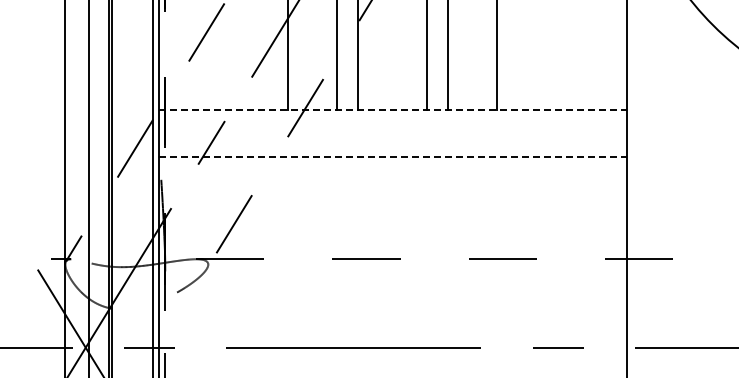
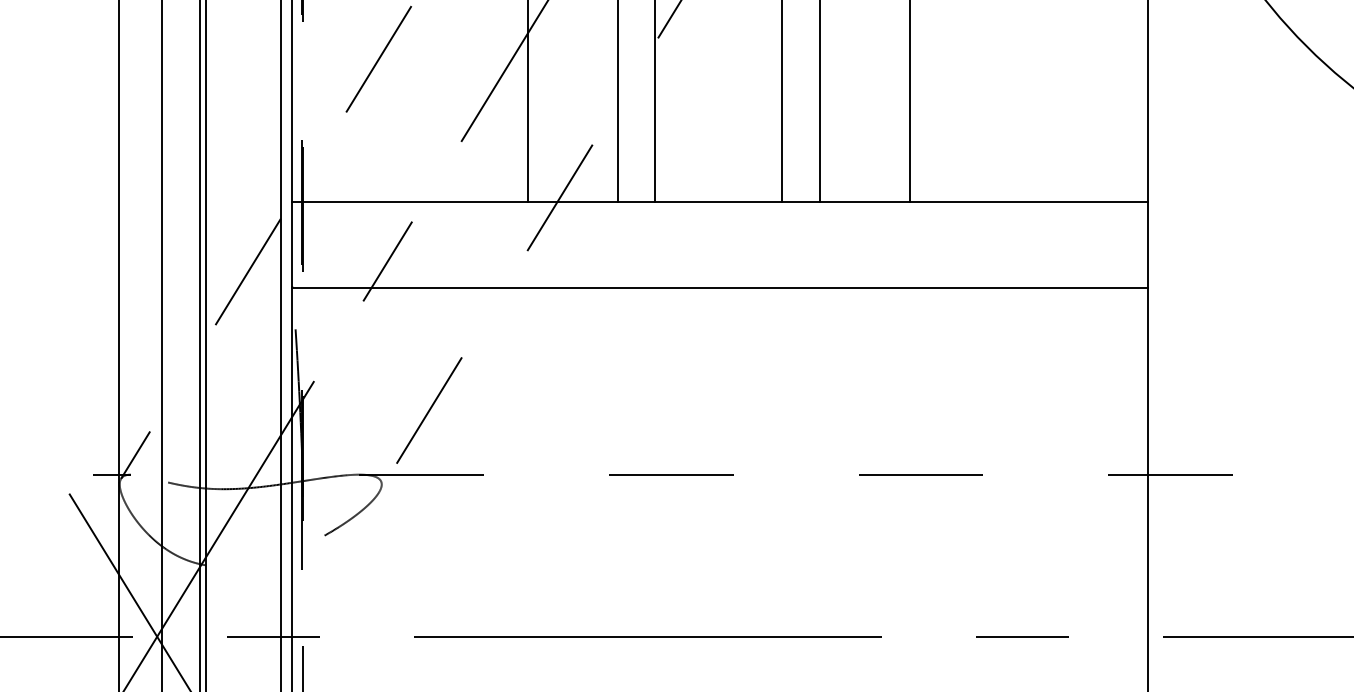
line: (393, 110) -> (720, 202), dashed -> solid
line: (393, 157) -> (720, 288), dashed -> solid

